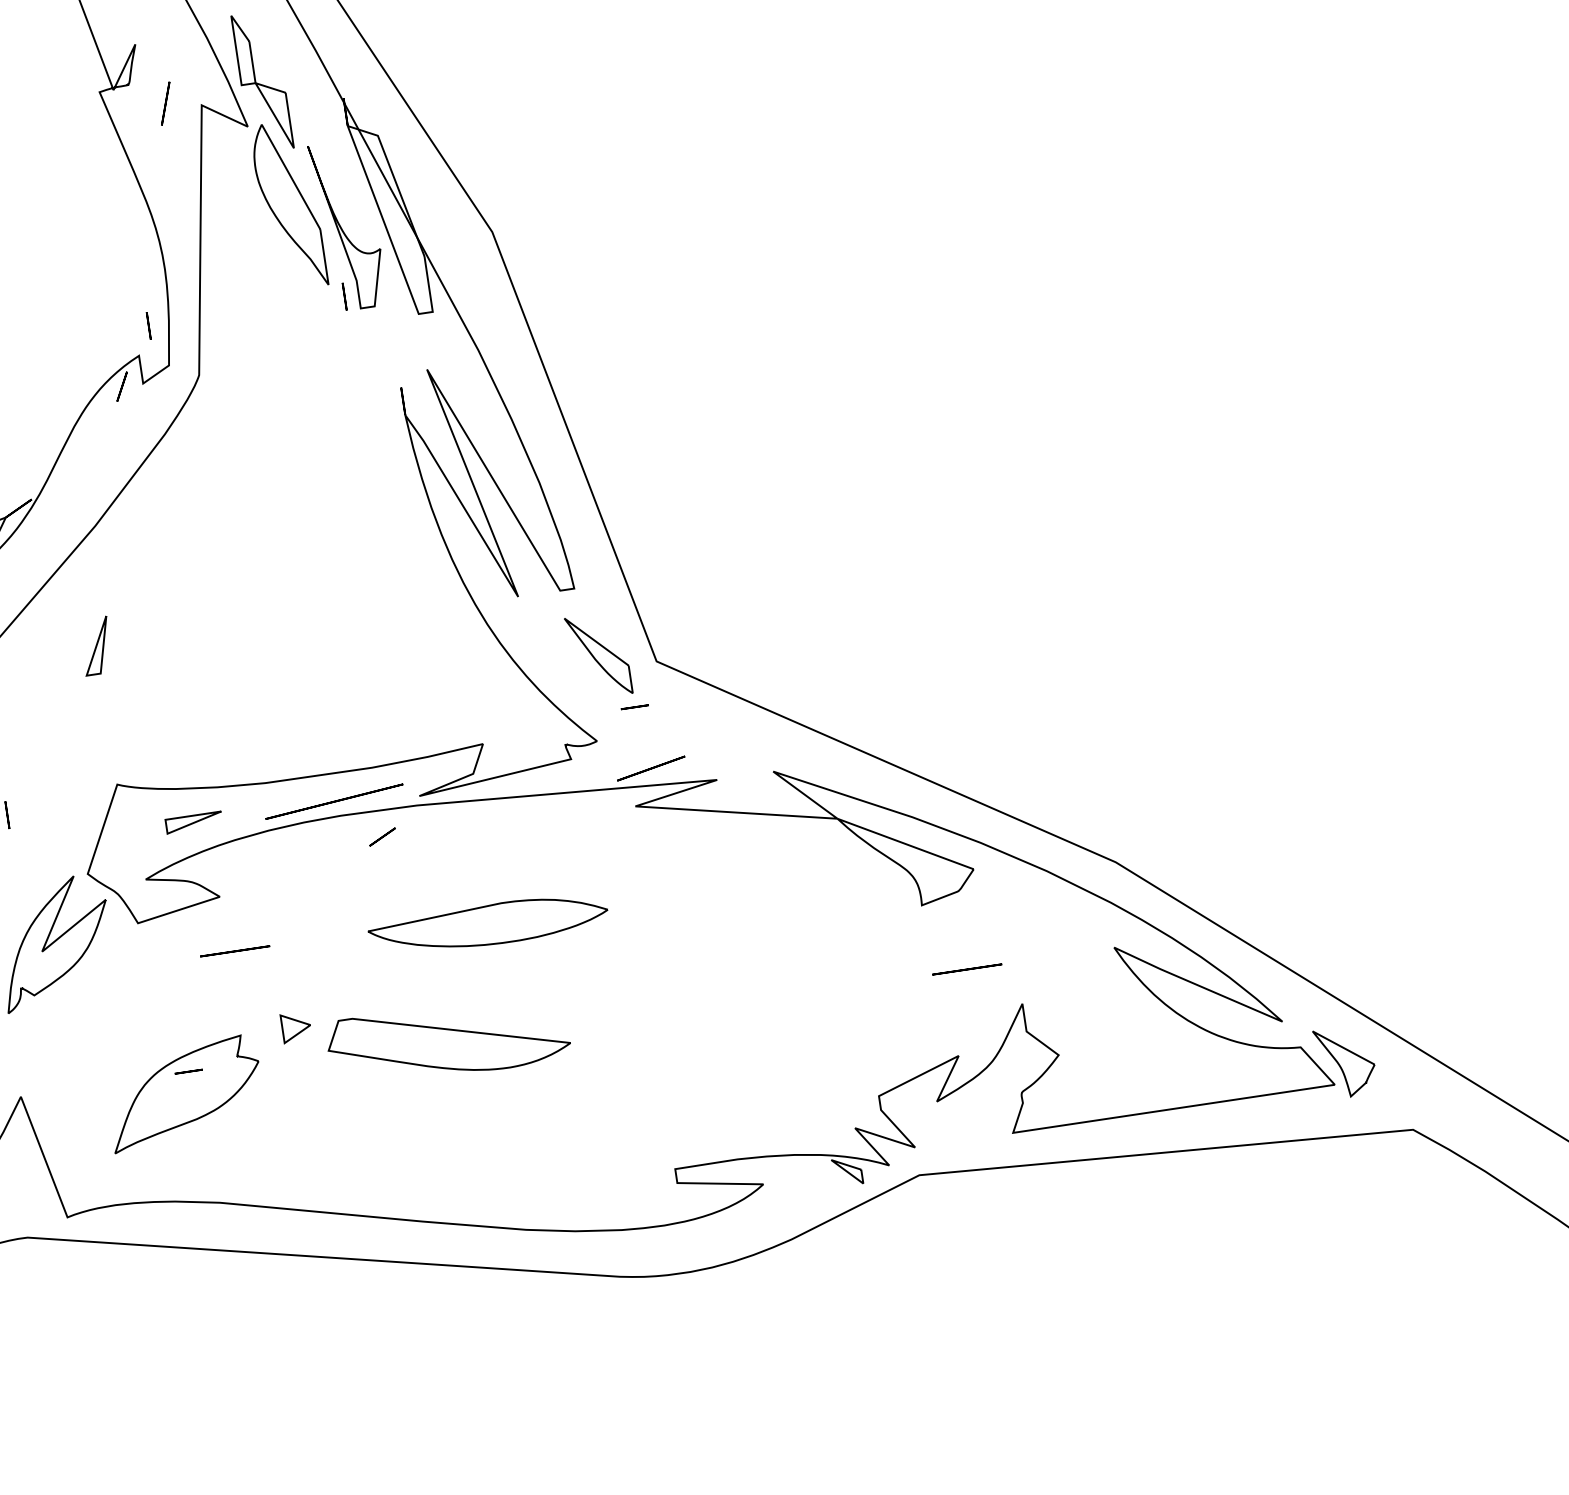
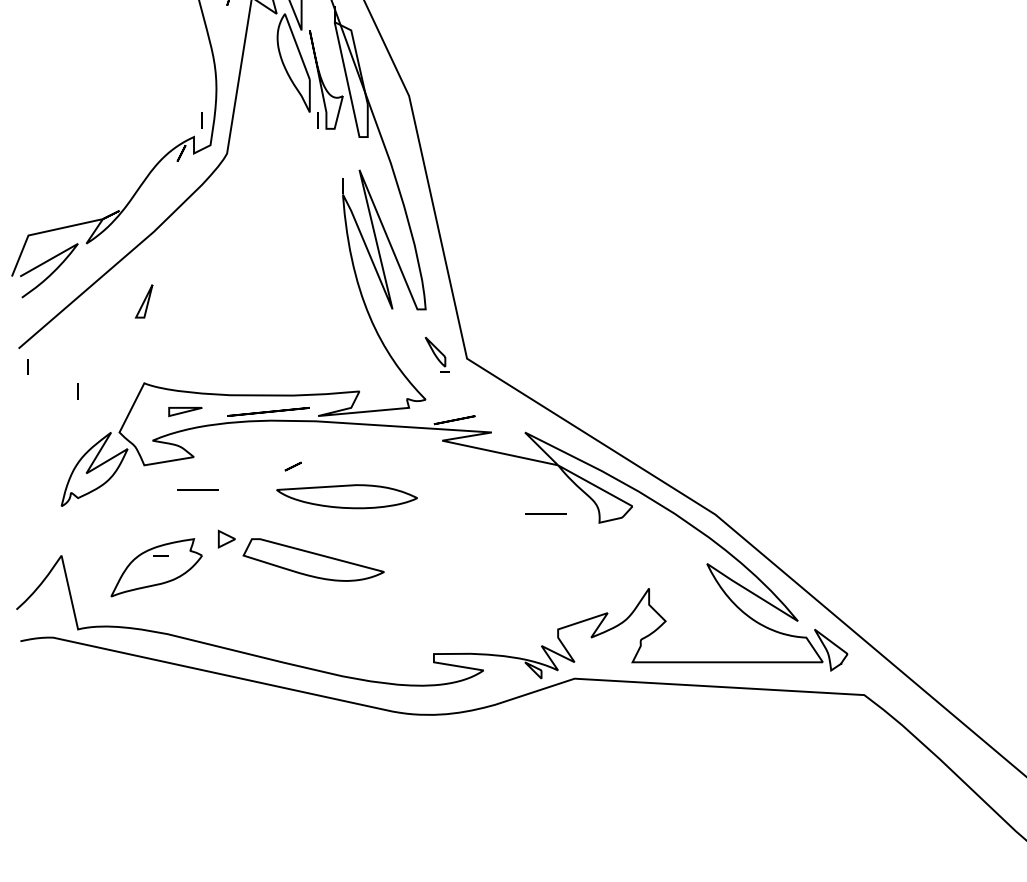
part: (605, 661) -> (437, 354), size x0.6
line: (381, 837) -> (292, 466), moved
line: (966, 969) -> (545, 513), moved

